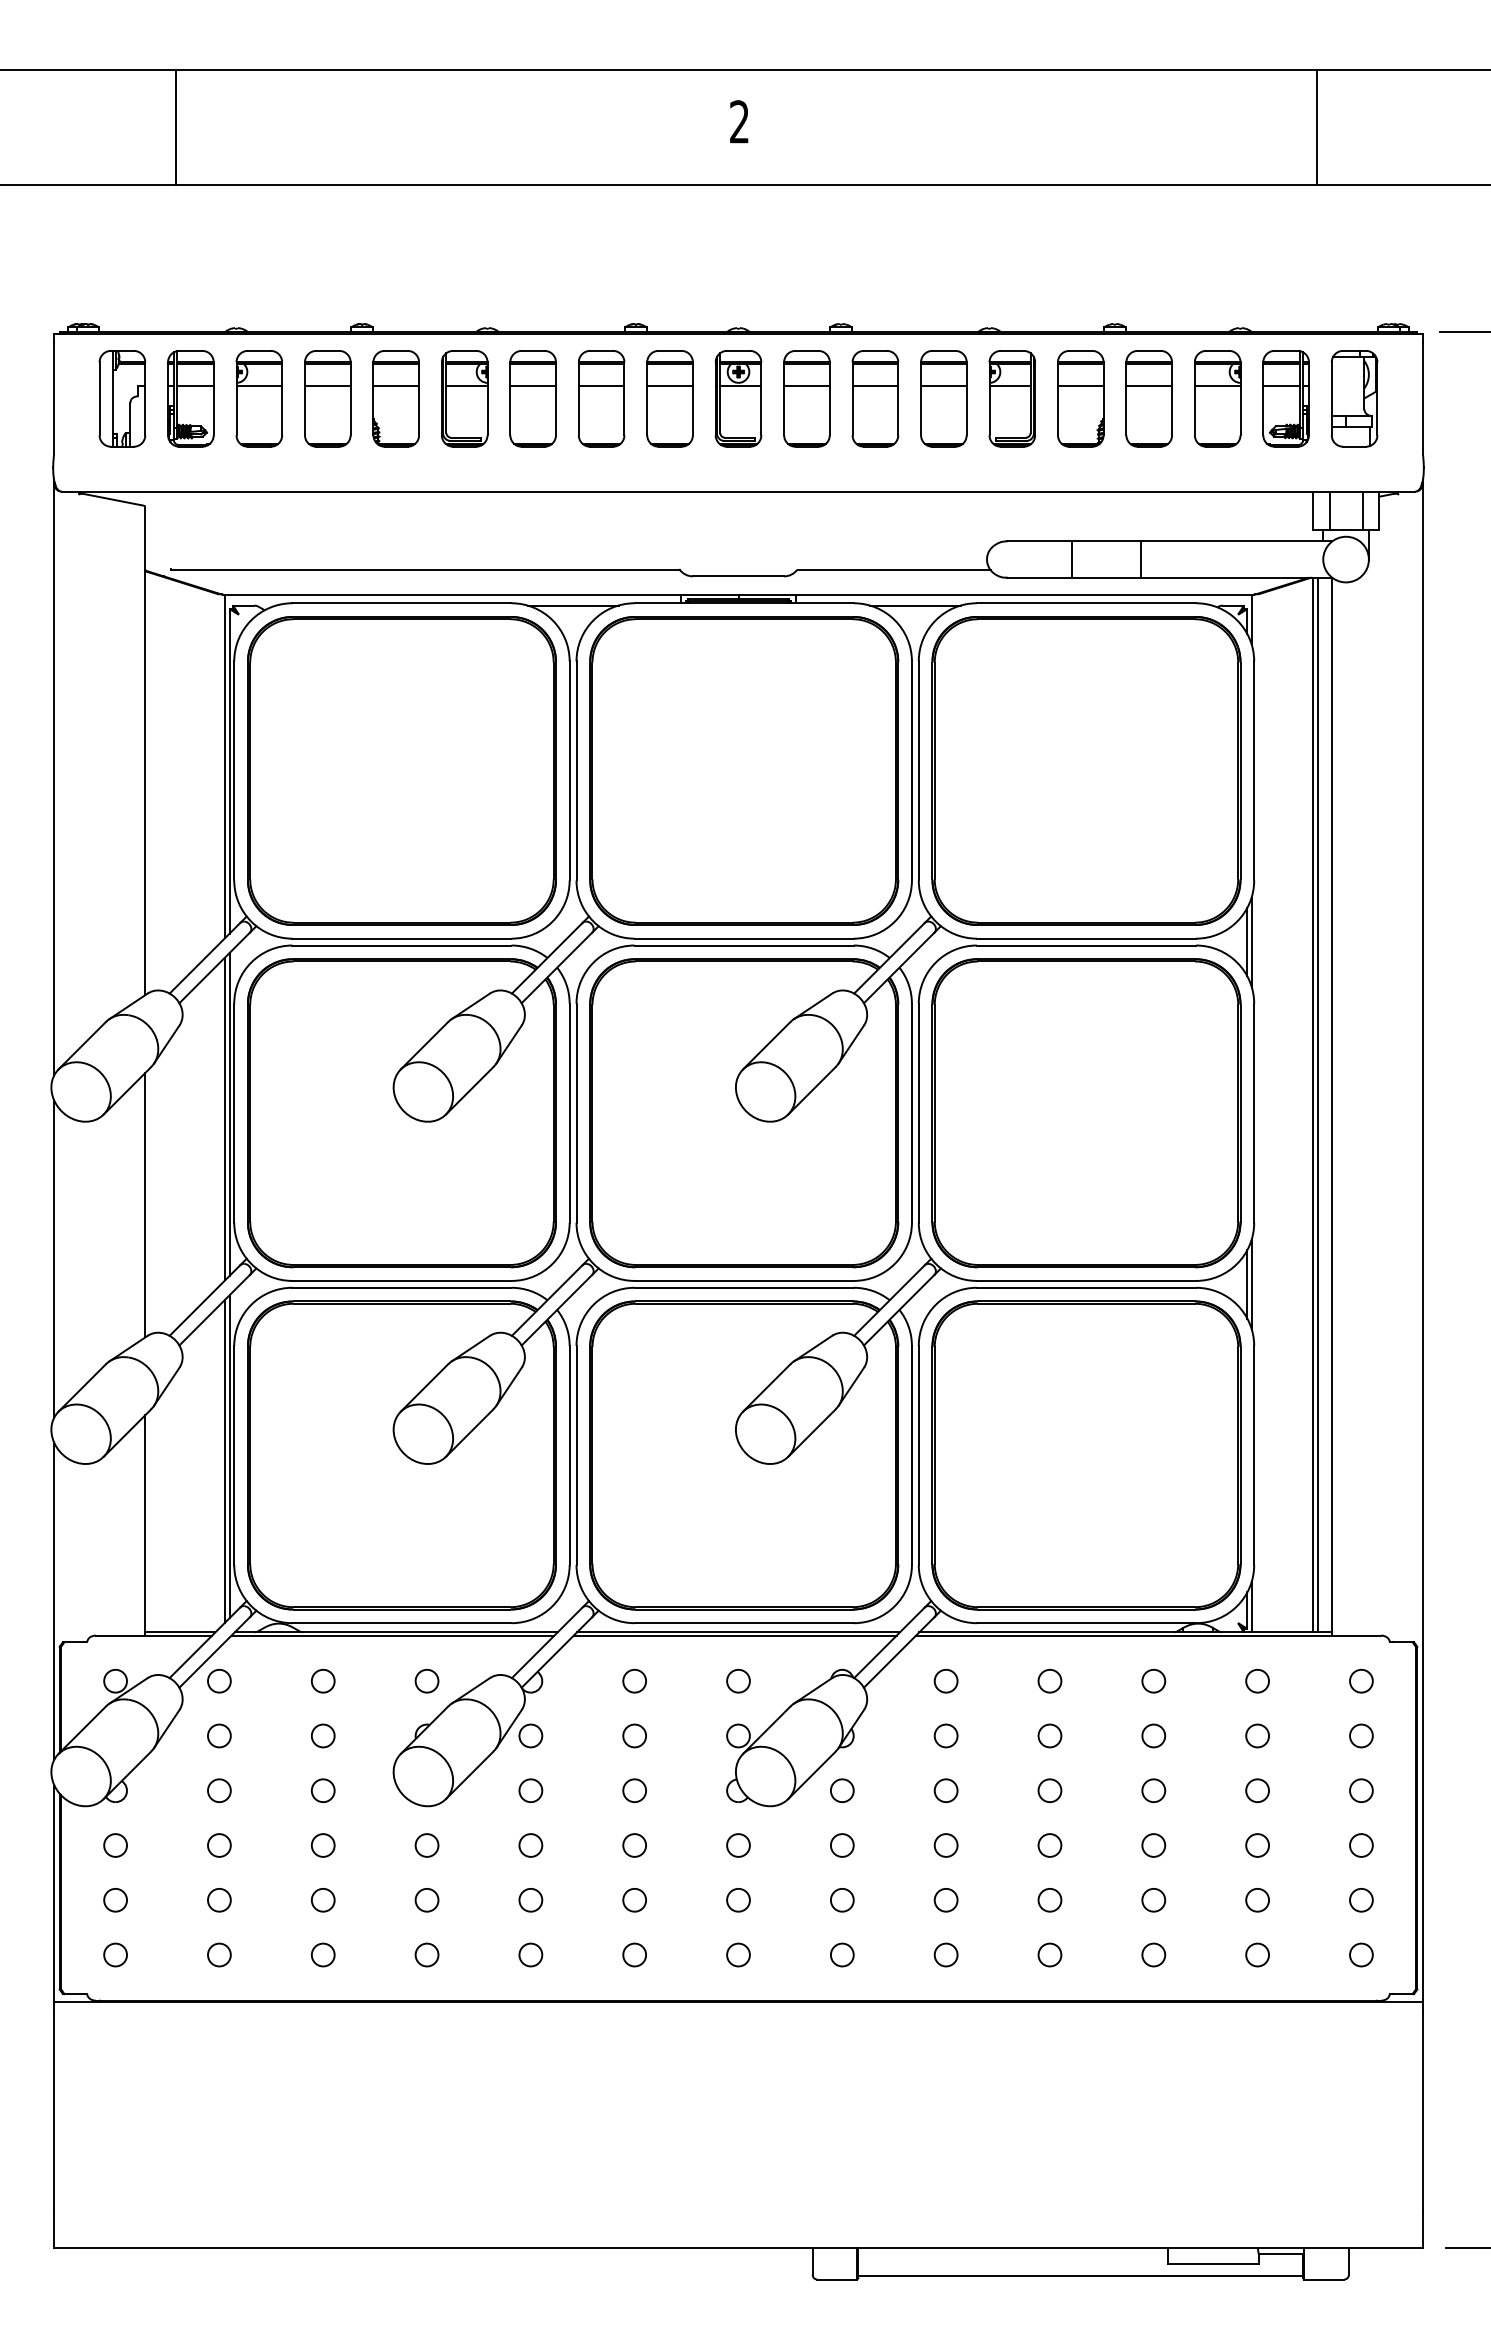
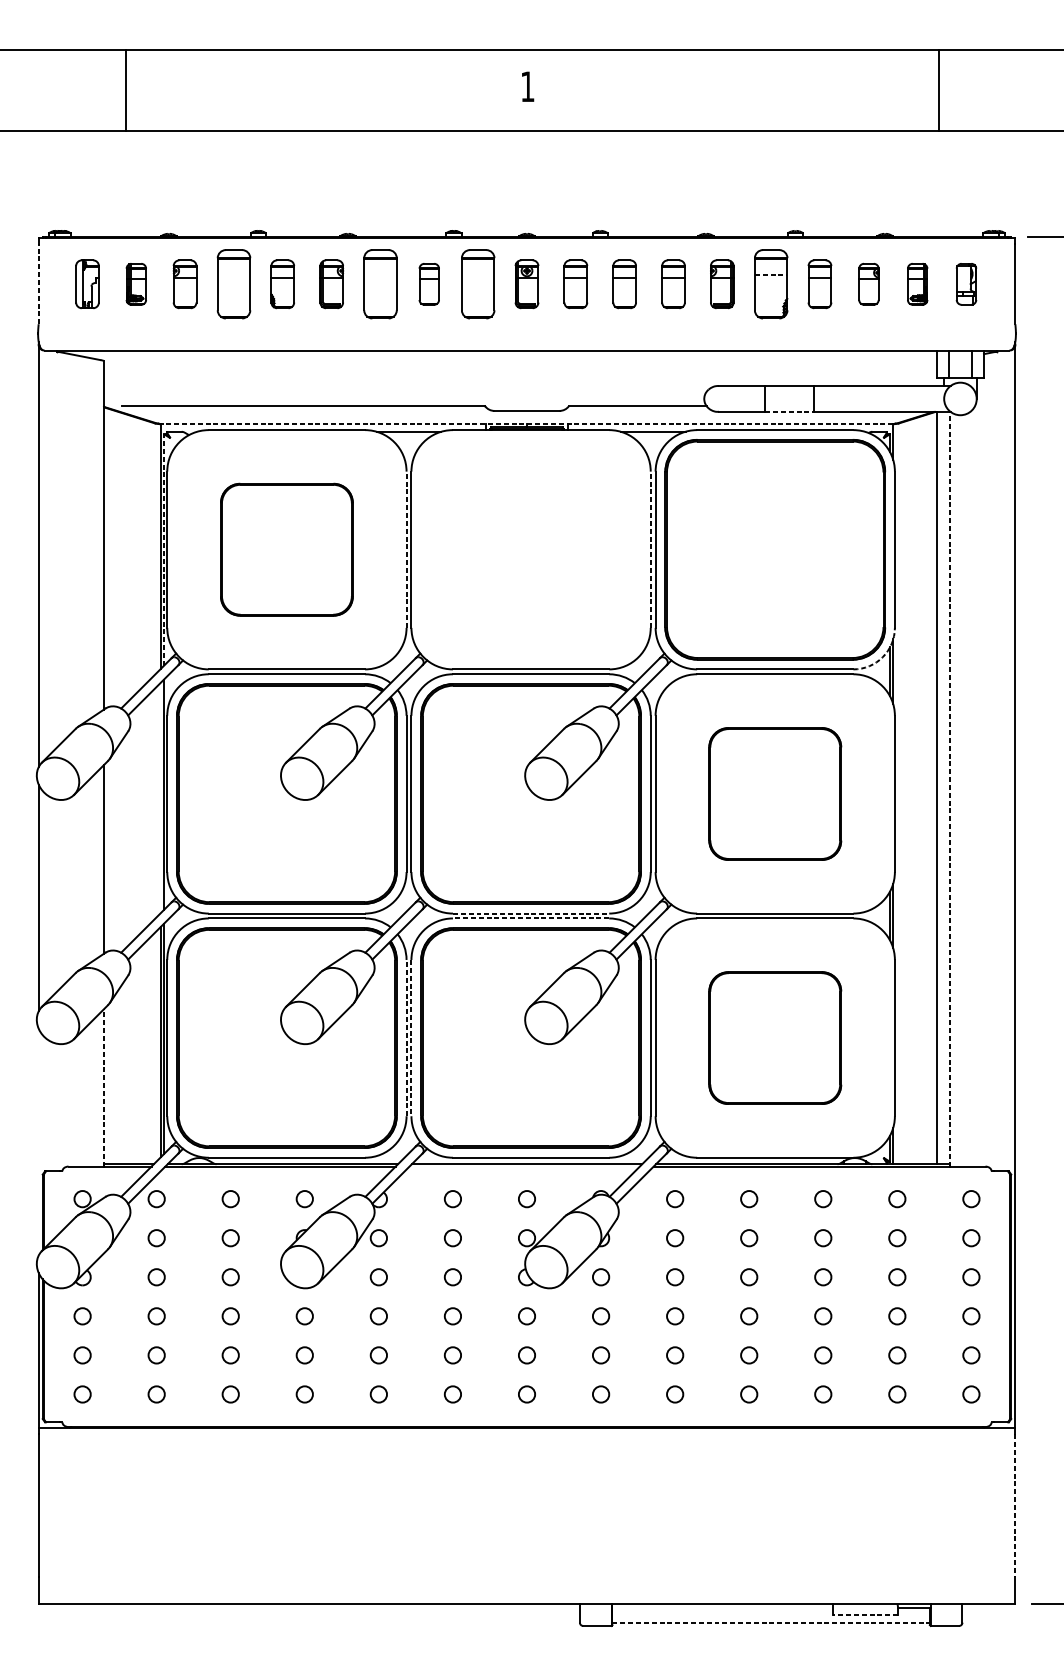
text: (739, 121) -> (527, 86), 2 -> 1
line: (327, 385) -> (233, 274), removed
line: (532, 385) -> (380, 274), removed
line: (669, 385) -> (477, 274), removed
line: (1080, 385) -> (770, 274), solid -> dashed
line: (54, 398) -> (39, 284), solid -> dashed
part: (122, 398) -> (87, 284), size x0.7
part: (190, 398) -> (136, 284), size x0.6
part: (258, 398) -> (184, 284), size x0.7
part: (395, 398) -> (282, 284), size x0.7
part: (464, 398) -> (331, 284), size x0.7
part: (601, 398) -> (429, 284), size x0.6
part: (738, 398) -> (527, 284), size x0.7
part: (806, 398) -> (575, 284), size x0.7
part: (875, 398) -> (624, 284), size x0.7
part: (943, 398) -> (673, 284), size x0.7
part: (1011, 398) -> (721, 284), size x0.7
part: (1148, 398) -> (819, 284), size x0.7
part: (1217, 398) -> (868, 284), size x0.6
part: (1285, 398) -> (917, 284), size x0.6
part: (1354, 398) -> (966, 284), size x0.6
line: (1106, 578) -> (789, 412), solid -> dashed
line: (738, 594) -> (527, 423), solid -> dashed
line: (229, 770) -> (163, 549), solid -> dashed
part: (401, 770) -> (286, 549), size x0.6
line: (569, 770) -> (406, 549), solid -> dashed
part: (744, 770) -> (531, 549), removed
line: (911, 770) -> (650, 549), solid -> dashed
arc: (1237, 921) -> (882, 657), solid -> dashed
line: (1317, 1104) -> (940, 787), removed
line: (1331, 1106) -> (950, 789), solid -> dashed
part: (1086, 1113) -> (775, 794), size x0.6
line: (225, 1118) -> (161, 797), removed
line: (744, 1280) -> (531, 913), solid -> dashed
line: (744, 1287) -> (531, 918), solid -> dashed
line: (569, 1455) -> (406, 1038), solid -> dashed
line: (576, 1455) -> (411, 1038), solid -> dashed
part: (1086, 1455) -> (775, 1038), size x0.6
line: (145, 1524) -> (103, 1087), solid -> dashed
line: (54, 1601) -> (39, 1142), removed
line: (734, 1635) -> (524, 1166), removed
line: (1423, 2111) -> (1015, 1506), solid -> dashed
line: (1213, 2264) -> (865, 1615), solid -> dashed
line: (1081, 2275) -> (771, 1623), solid -> dashed

